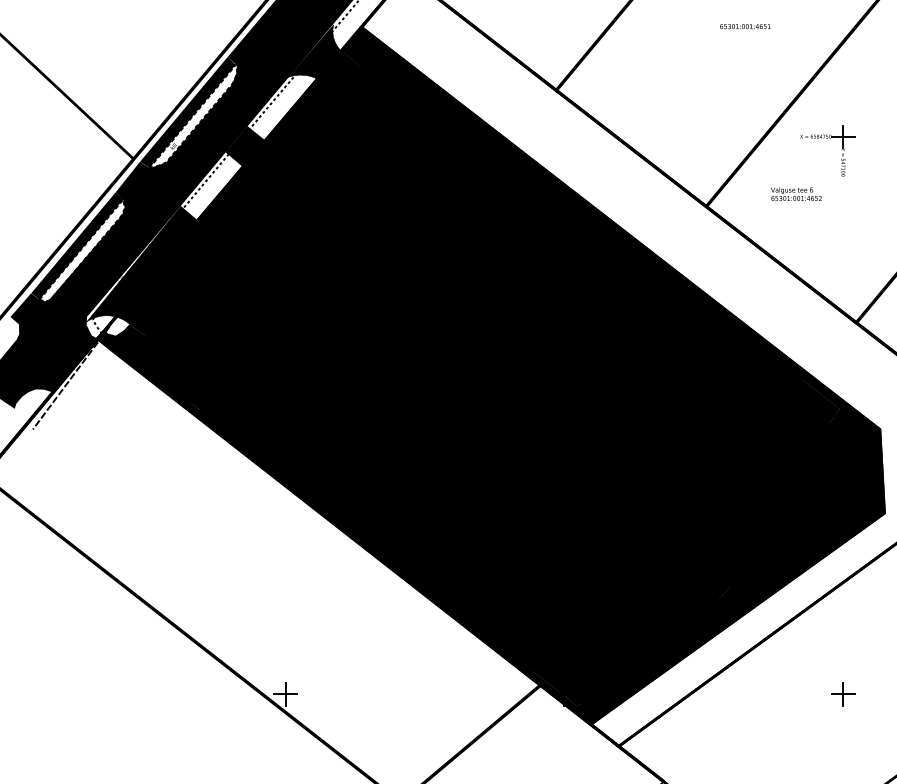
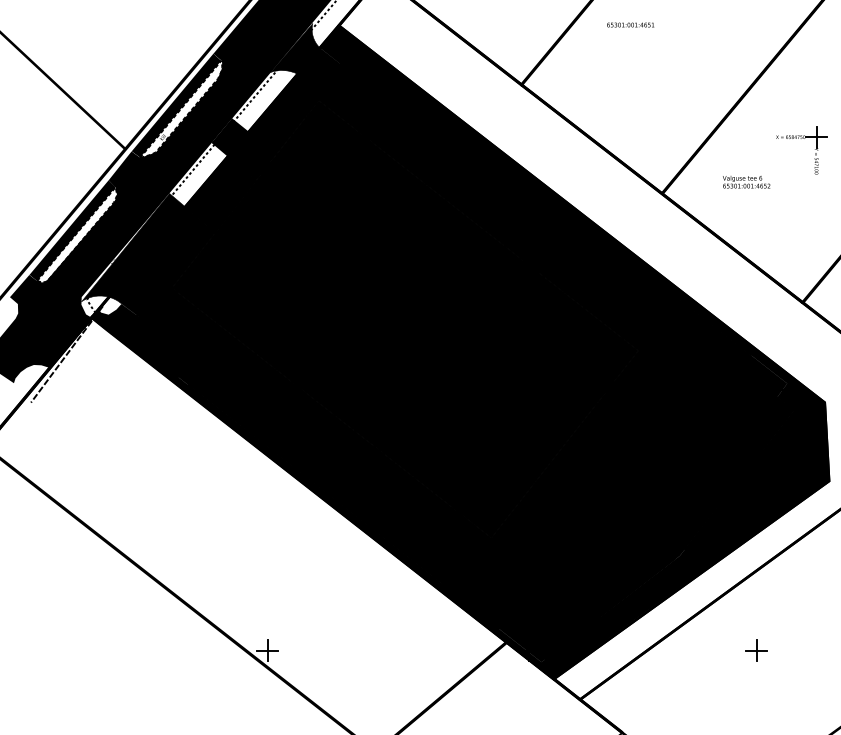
text: (745, 26) -> (630, 24), moved
part: (827, 138) -> (801, 138), moved
part: (843, 693) -> (756, 650), moved

